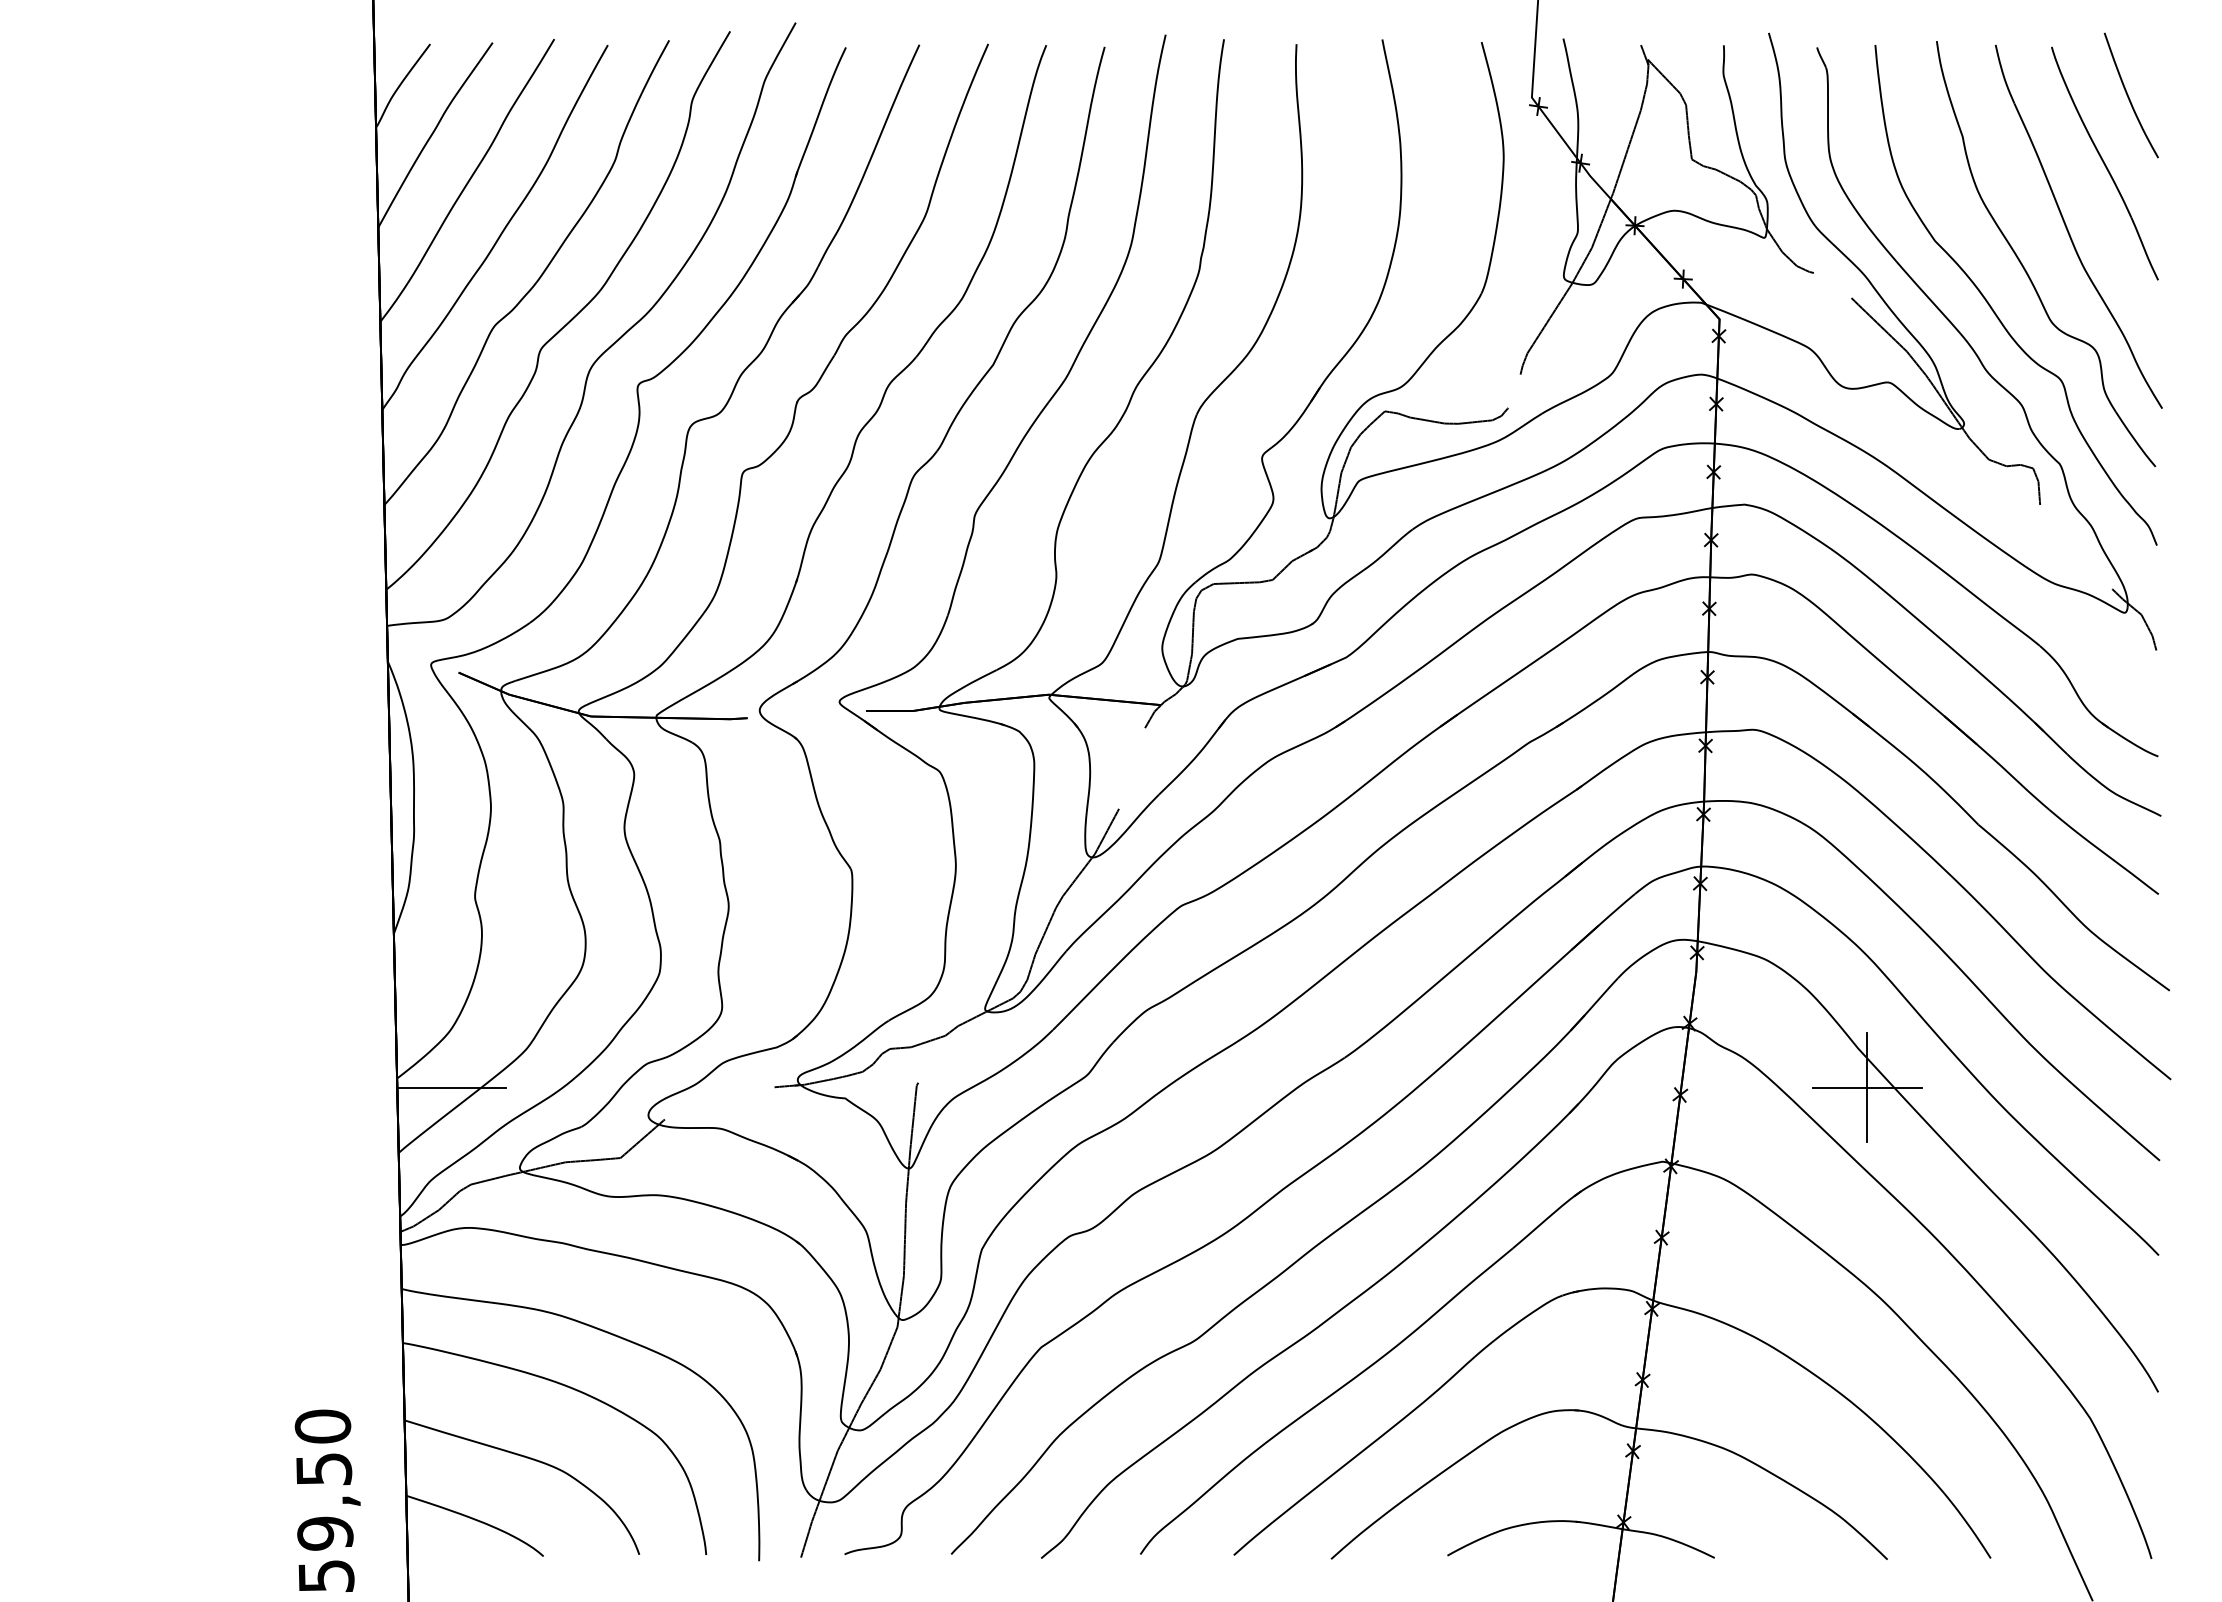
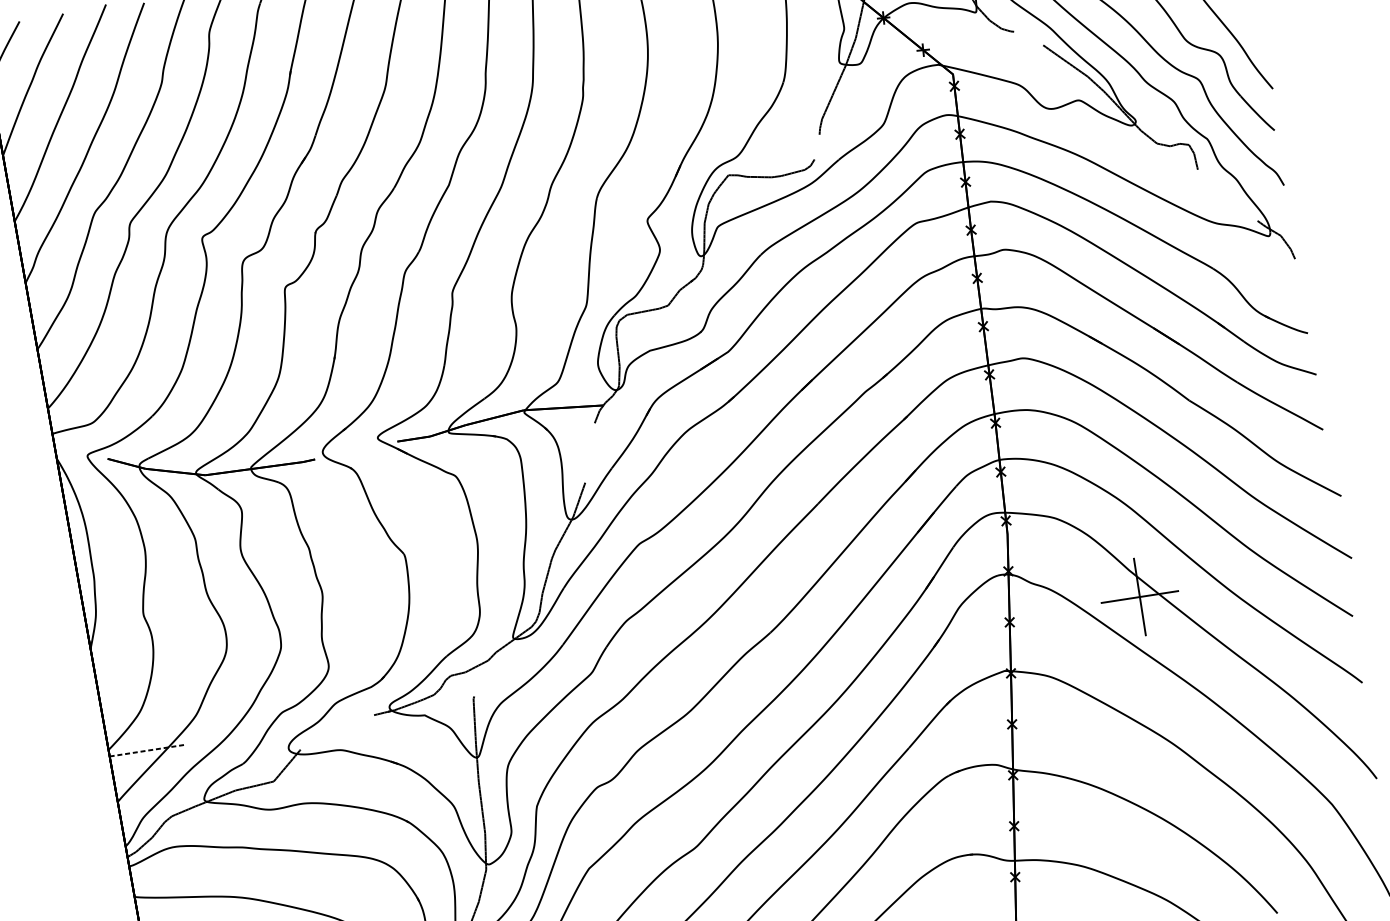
line: (451, 1087) -> (147, 750), solid -> dashed

